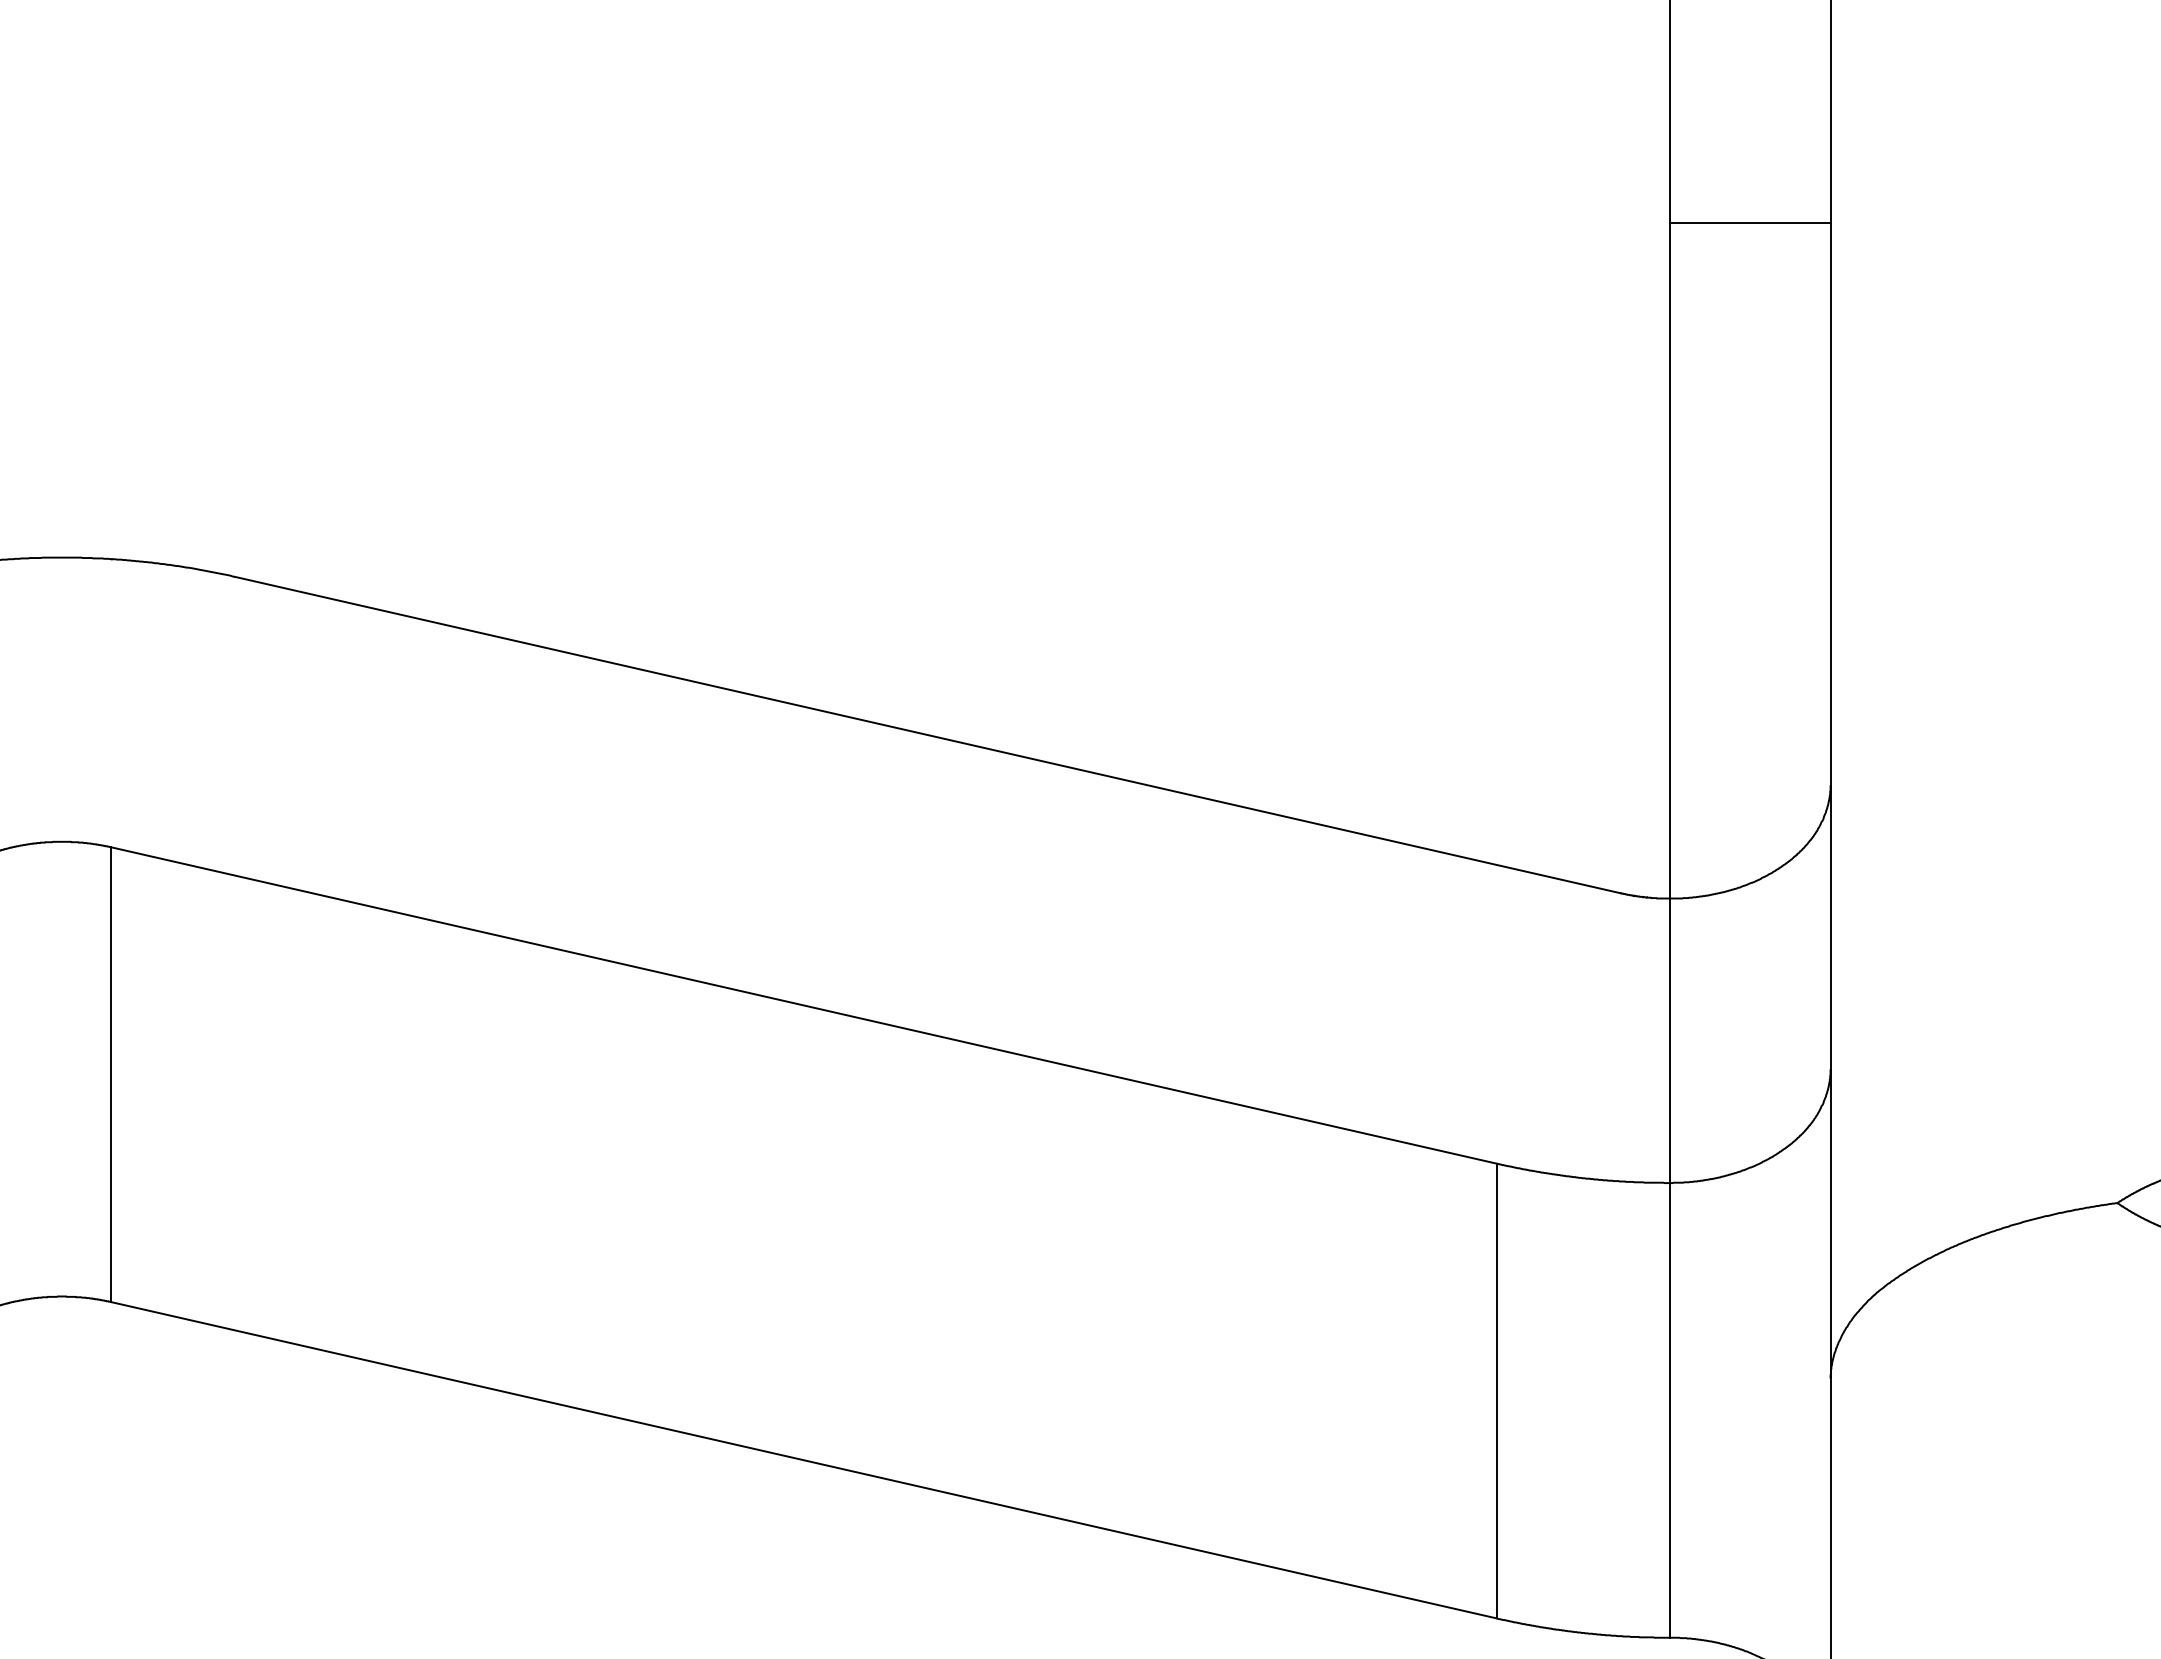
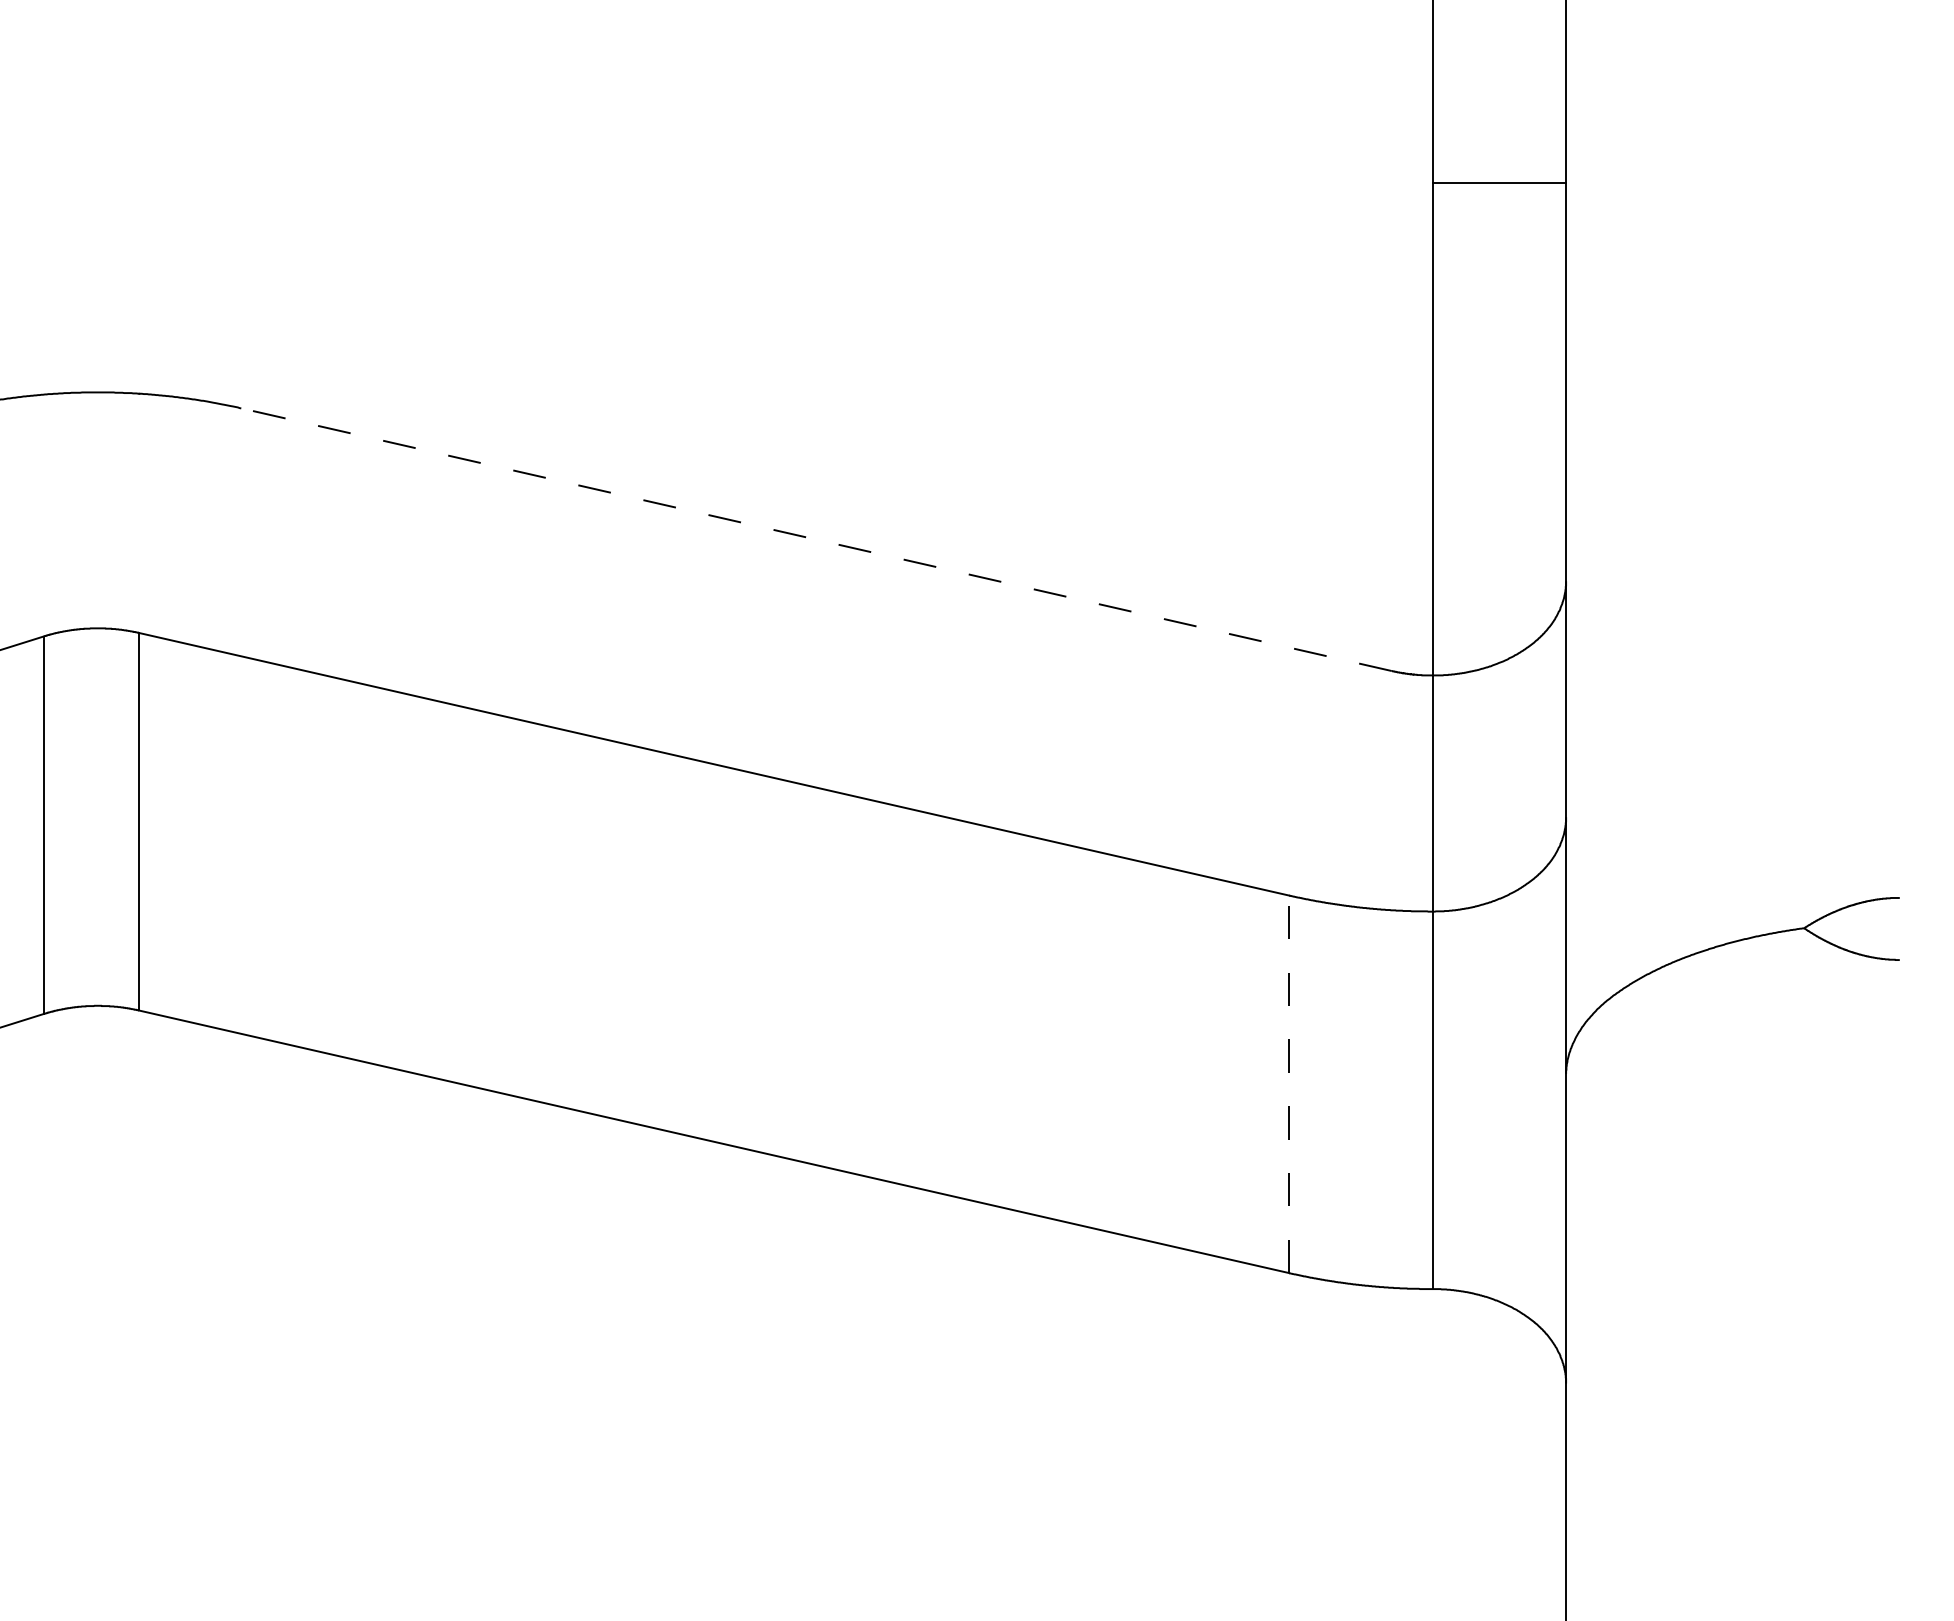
line: (1750, 222) -> (1499, 182), moved
line: (927, 734) -> (816, 539), solid -> dashed
line: (1497, 1391) -> (1289, 1084), solid -> dashed

